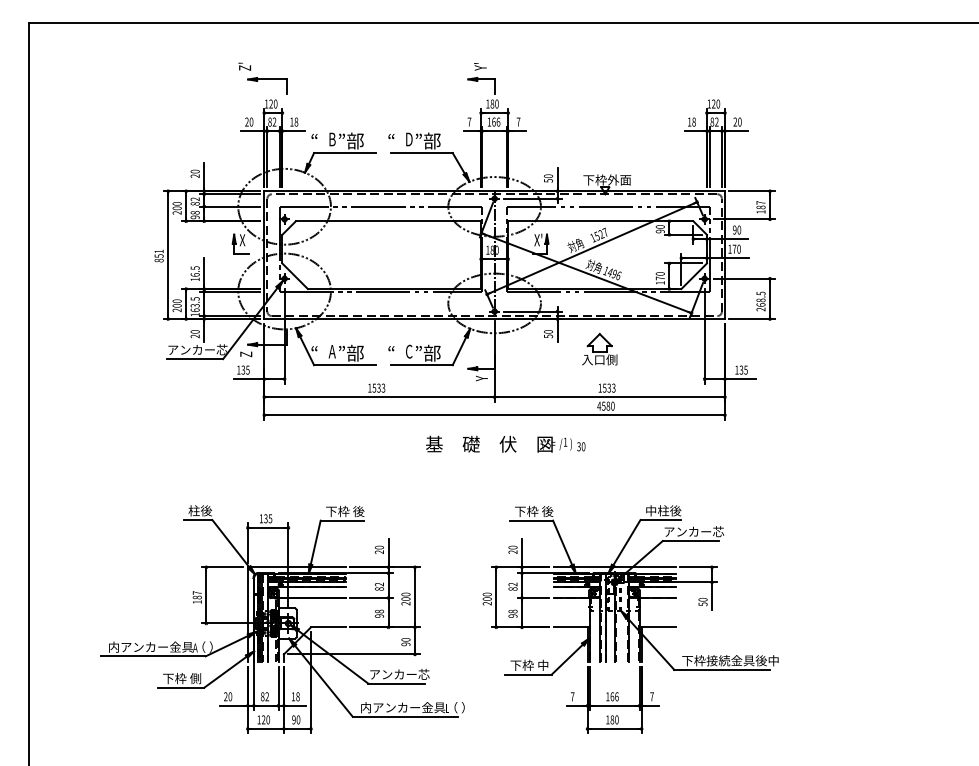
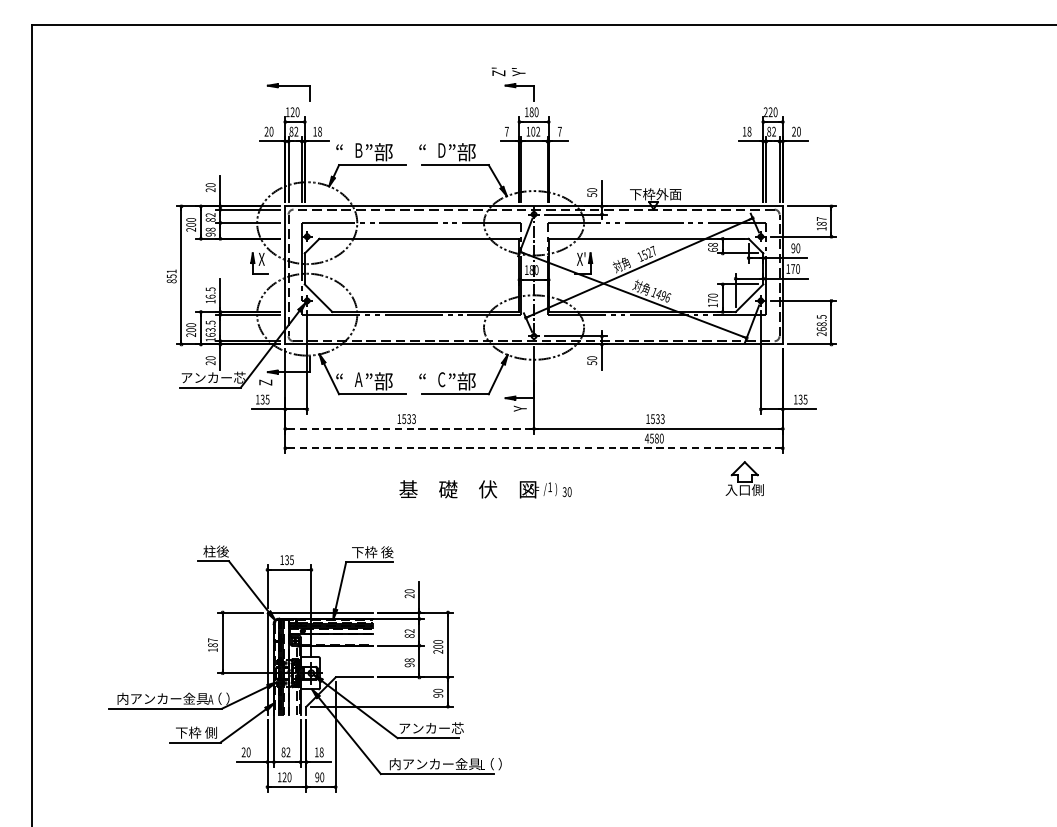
text: (244, 66) -> (498, 71), moved
text: (708, 103) -> (765, 111), 120 -> 220
text: (496, 121) -> (536, 131), 166 -> 102
text: (659, 229) -> (712, 247), 90 -> 68
part: (599, 349) -> (744, 478), moved
line: (379, 397) -> (409, 429), solid -> dashed
line: (495, 415) -> (534, 448), solid -> dashed
text: (505, 443) -> (485, 488), moved
part: (630, 619) -> (680, 668), removed

